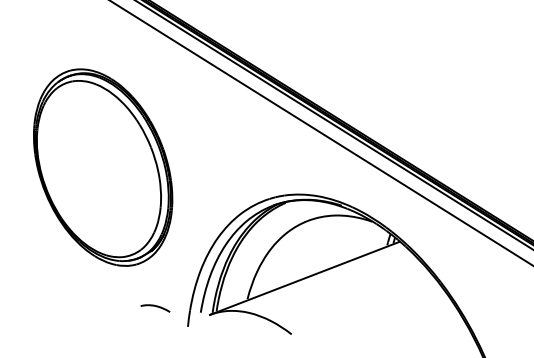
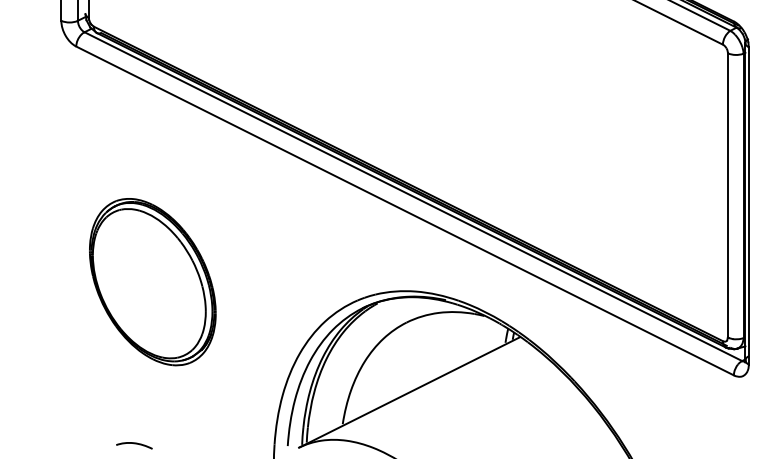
part: (102, 168) -> (152, 282), size x0.71
curve: (155, 307) -> (134, 444), moved

